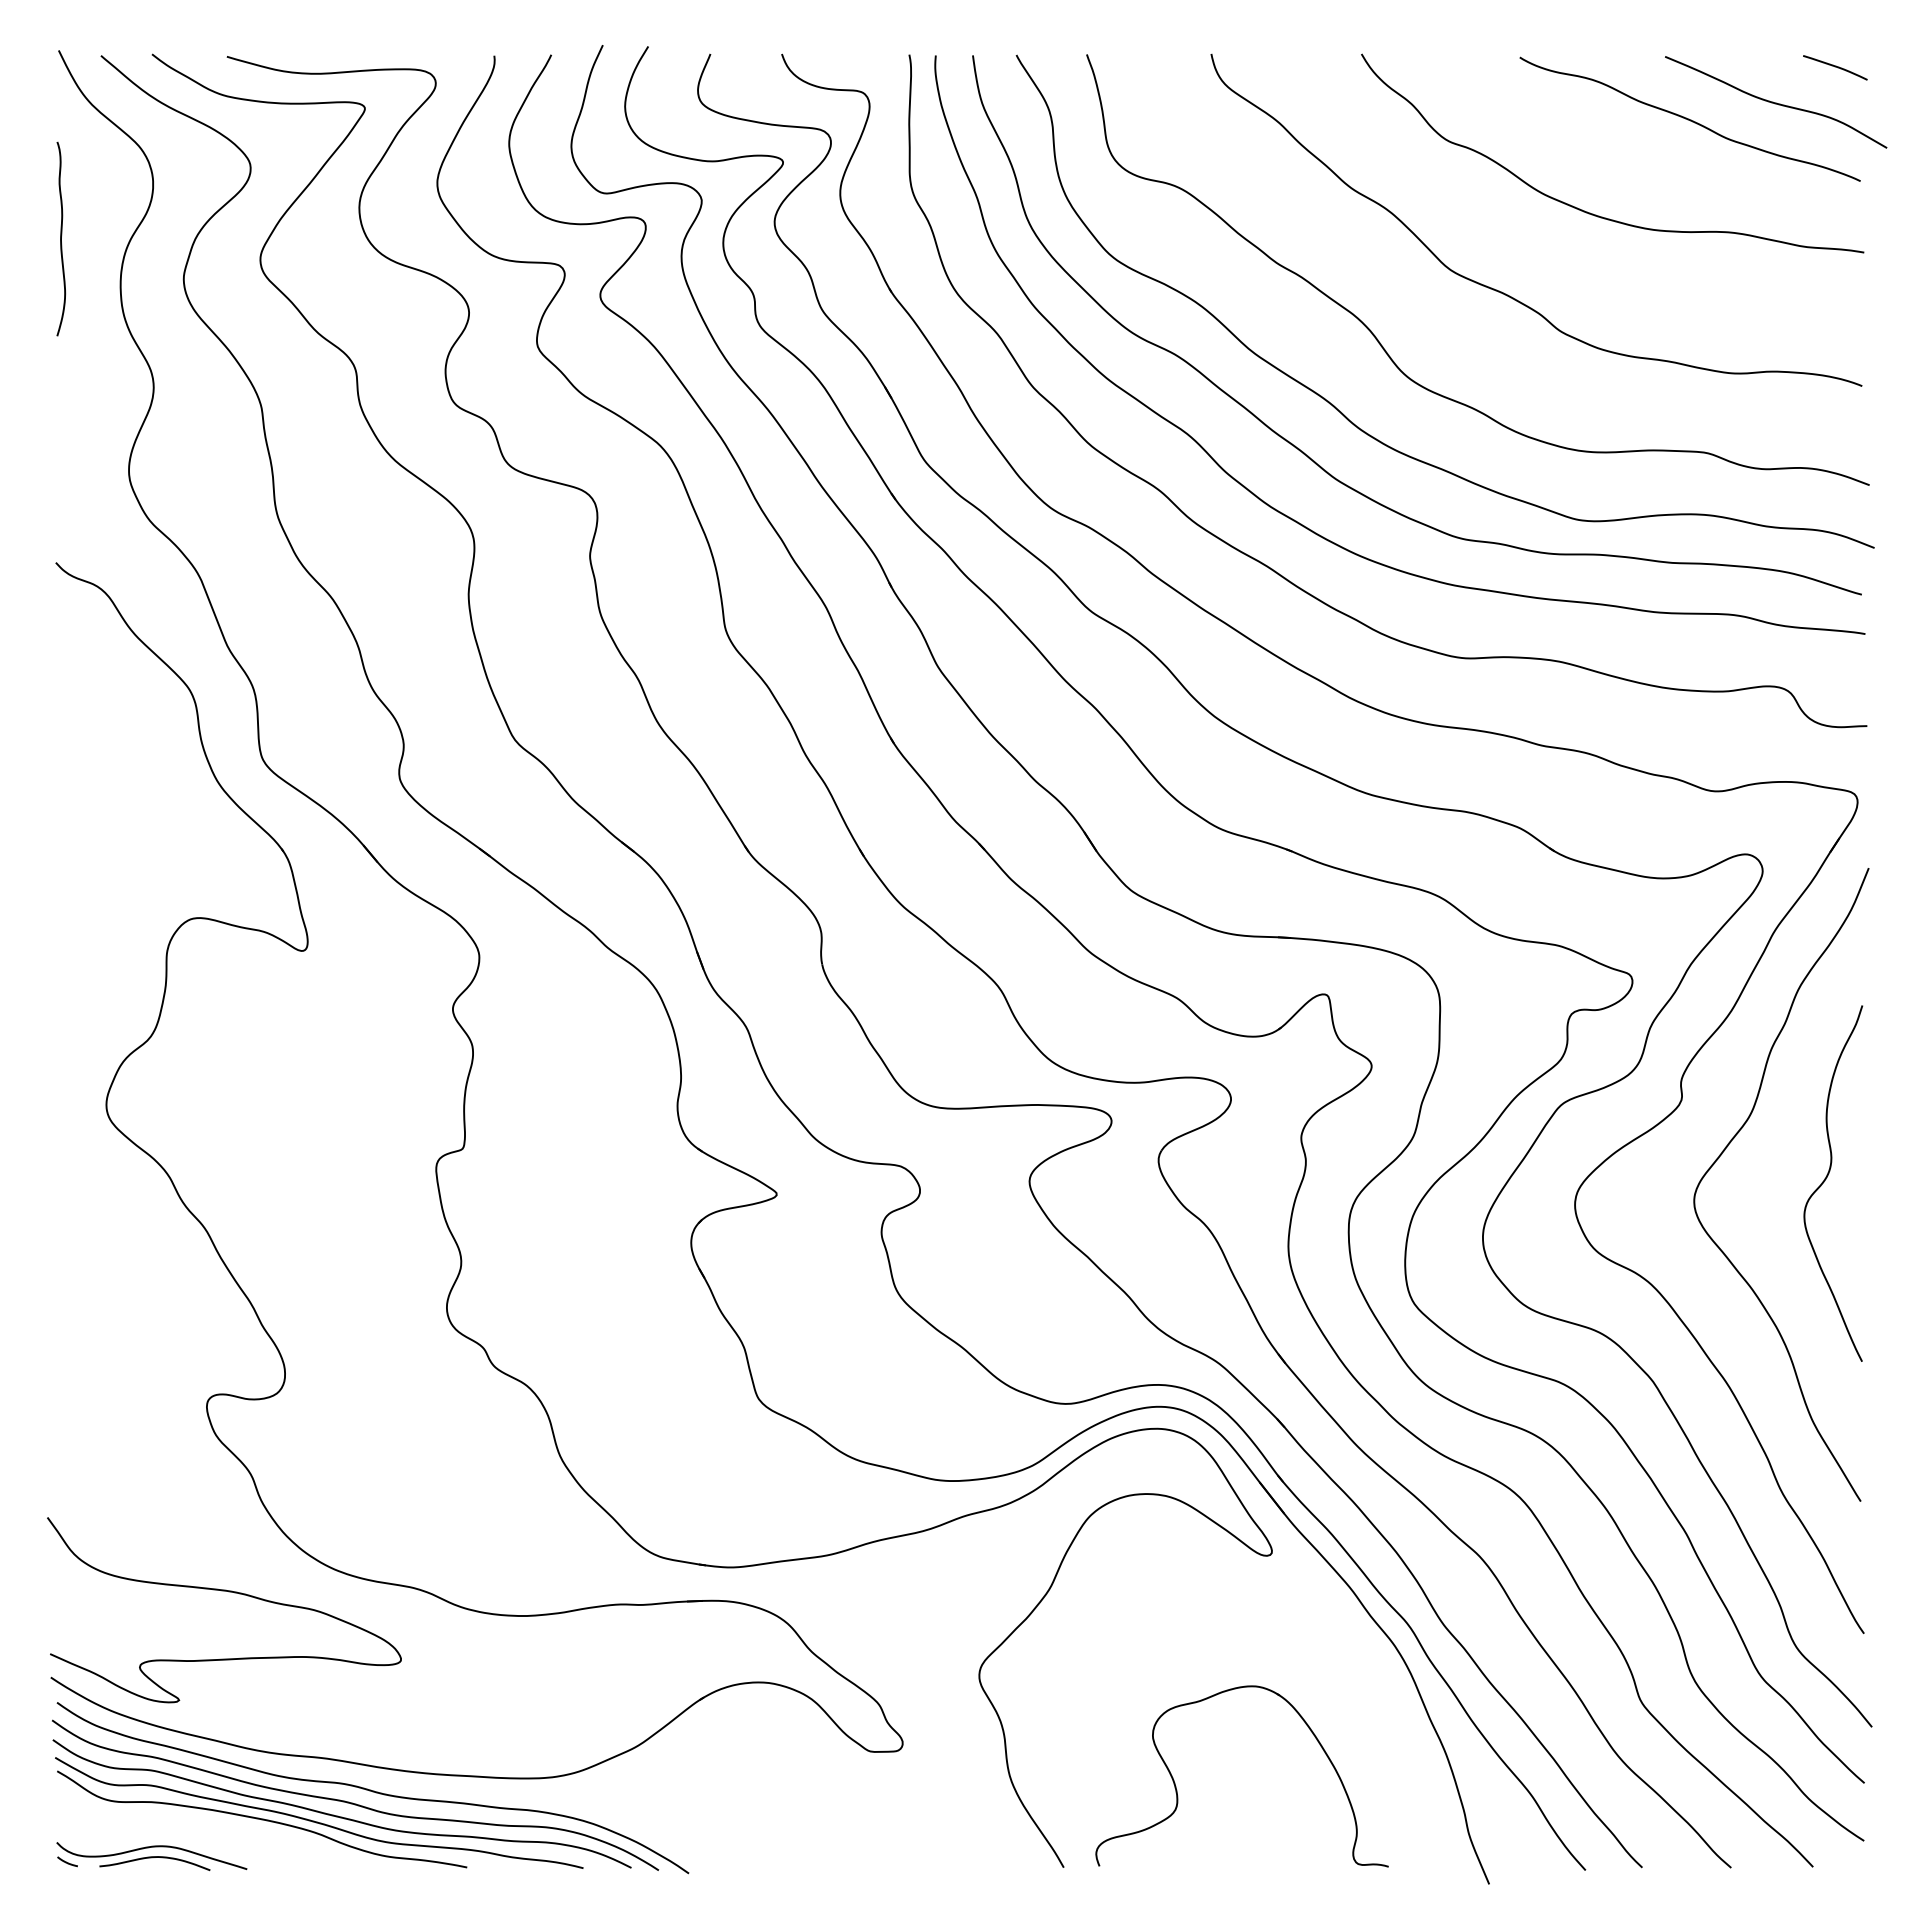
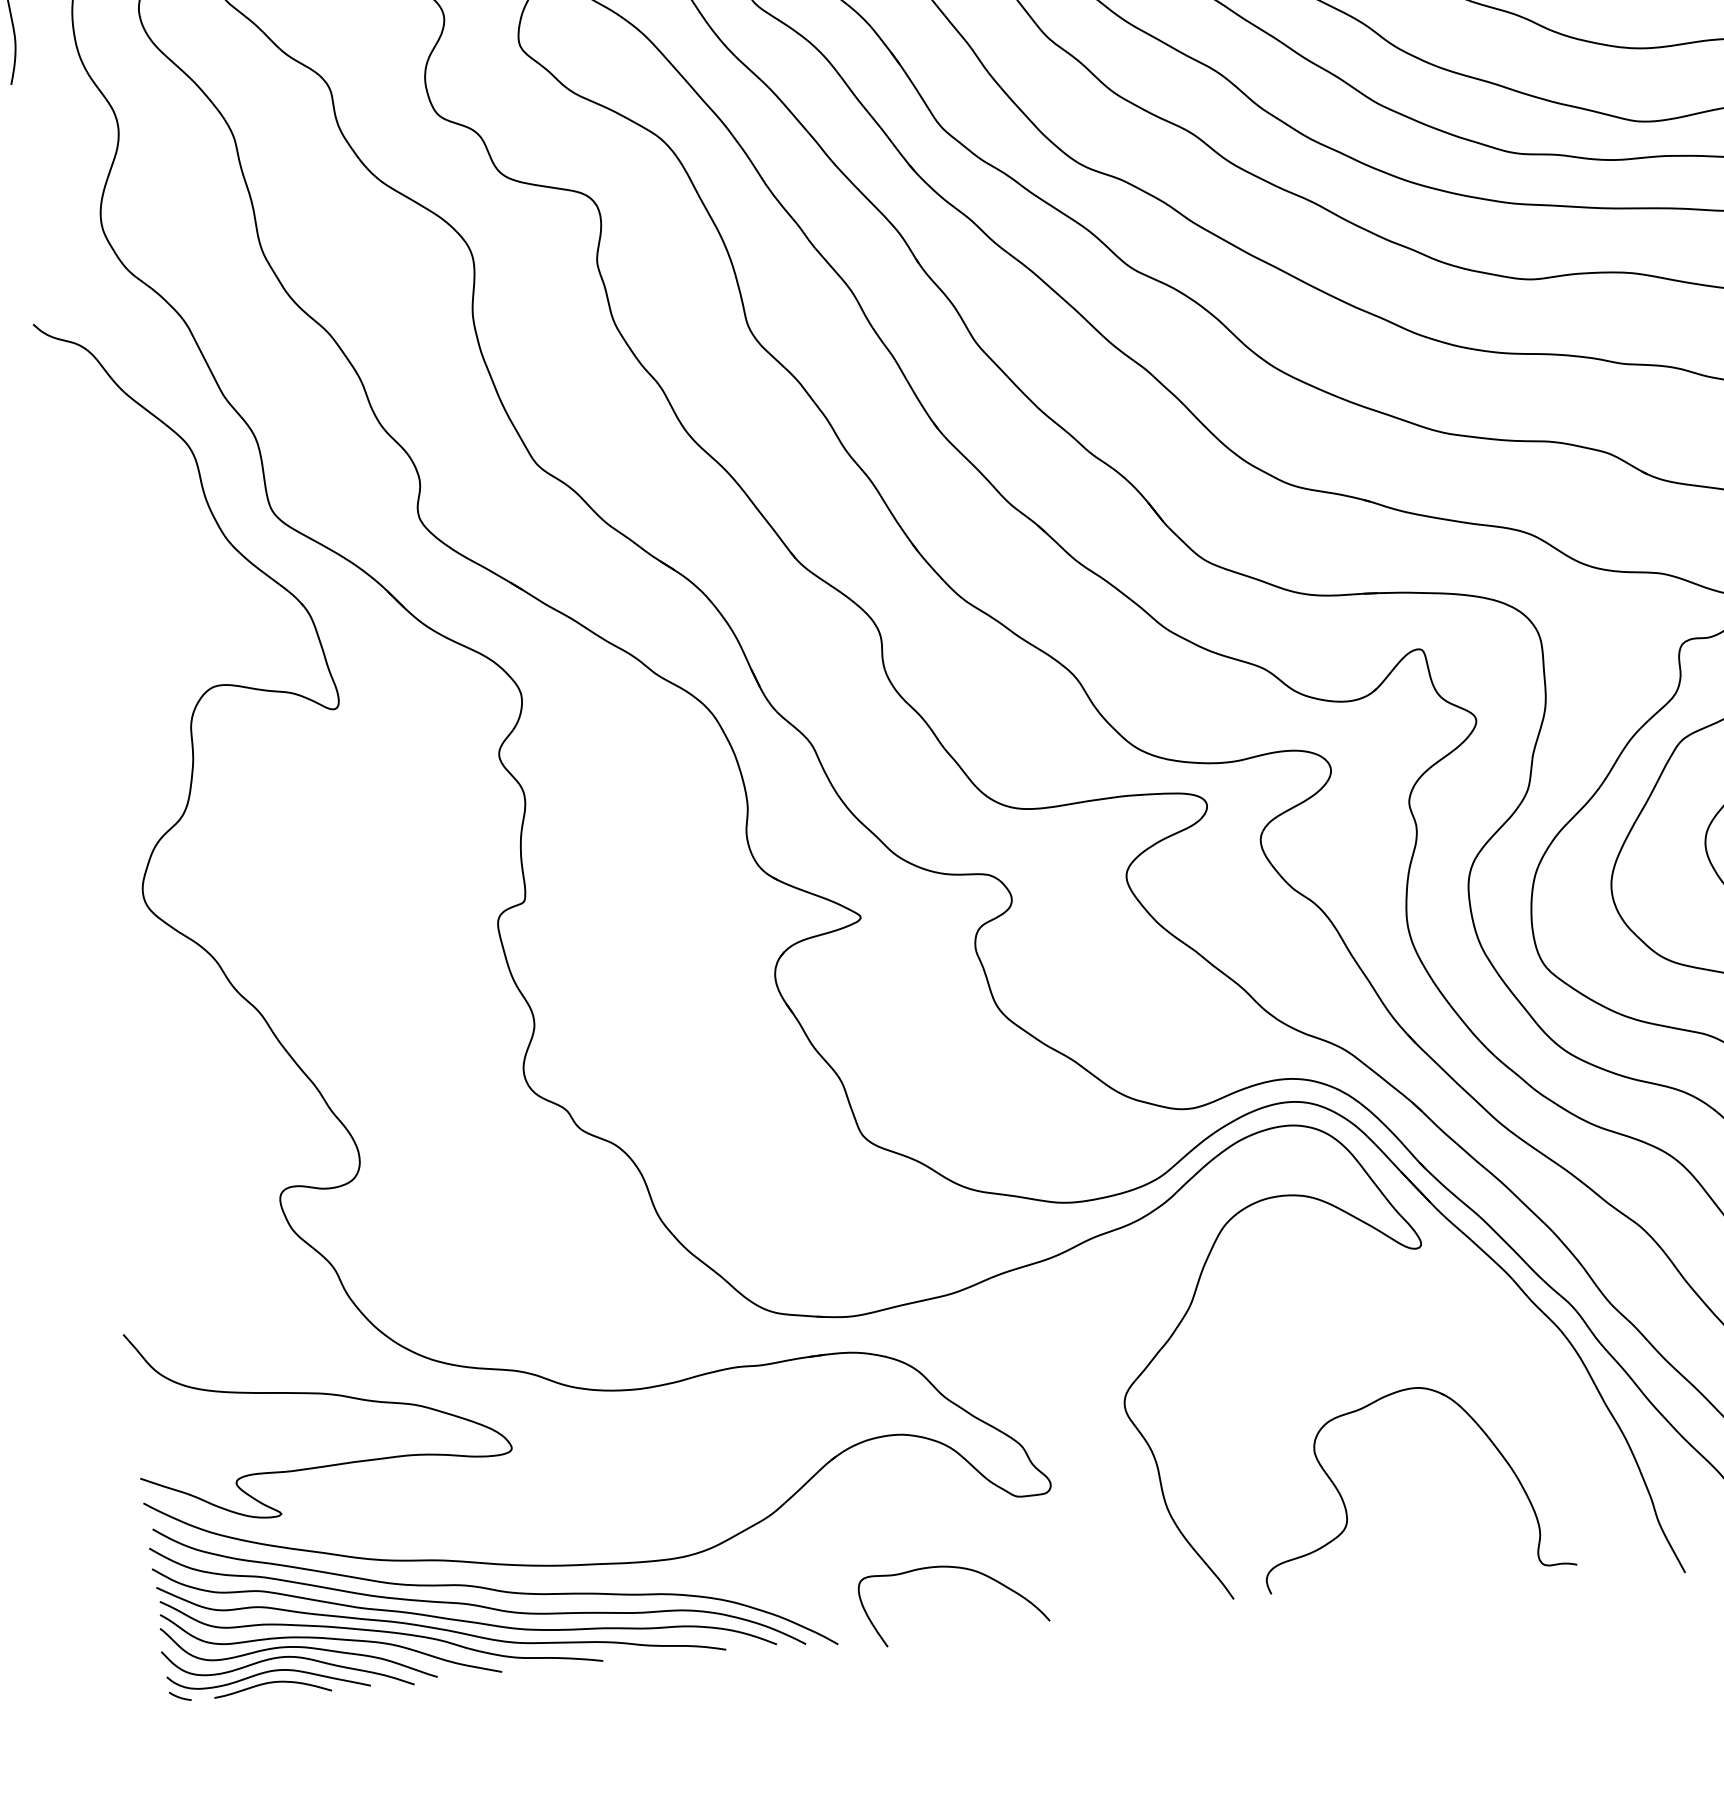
curve: (807, 1813) -> (957, 1568), added
part: (212, 1827) -> (329, 1645), added

